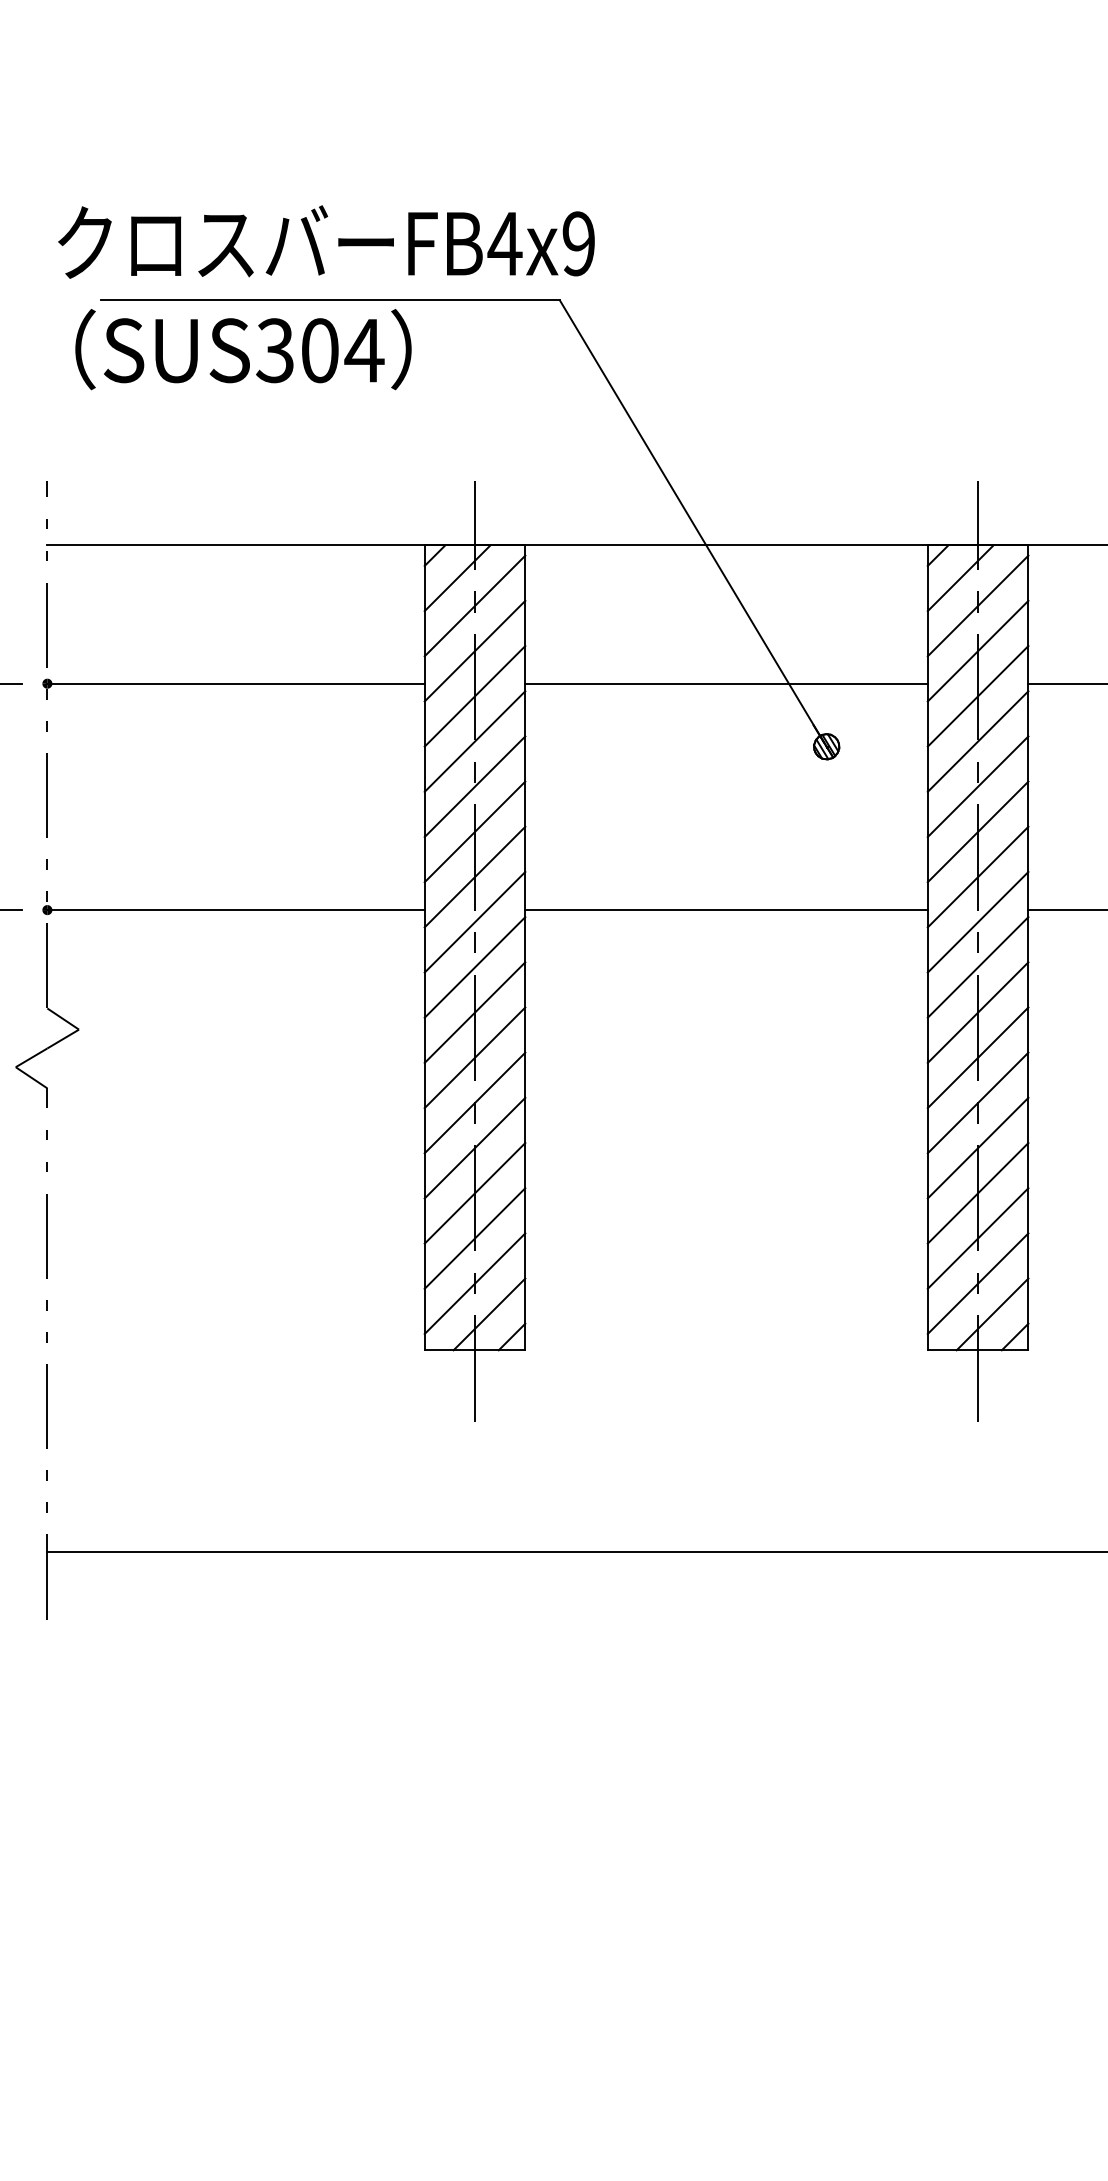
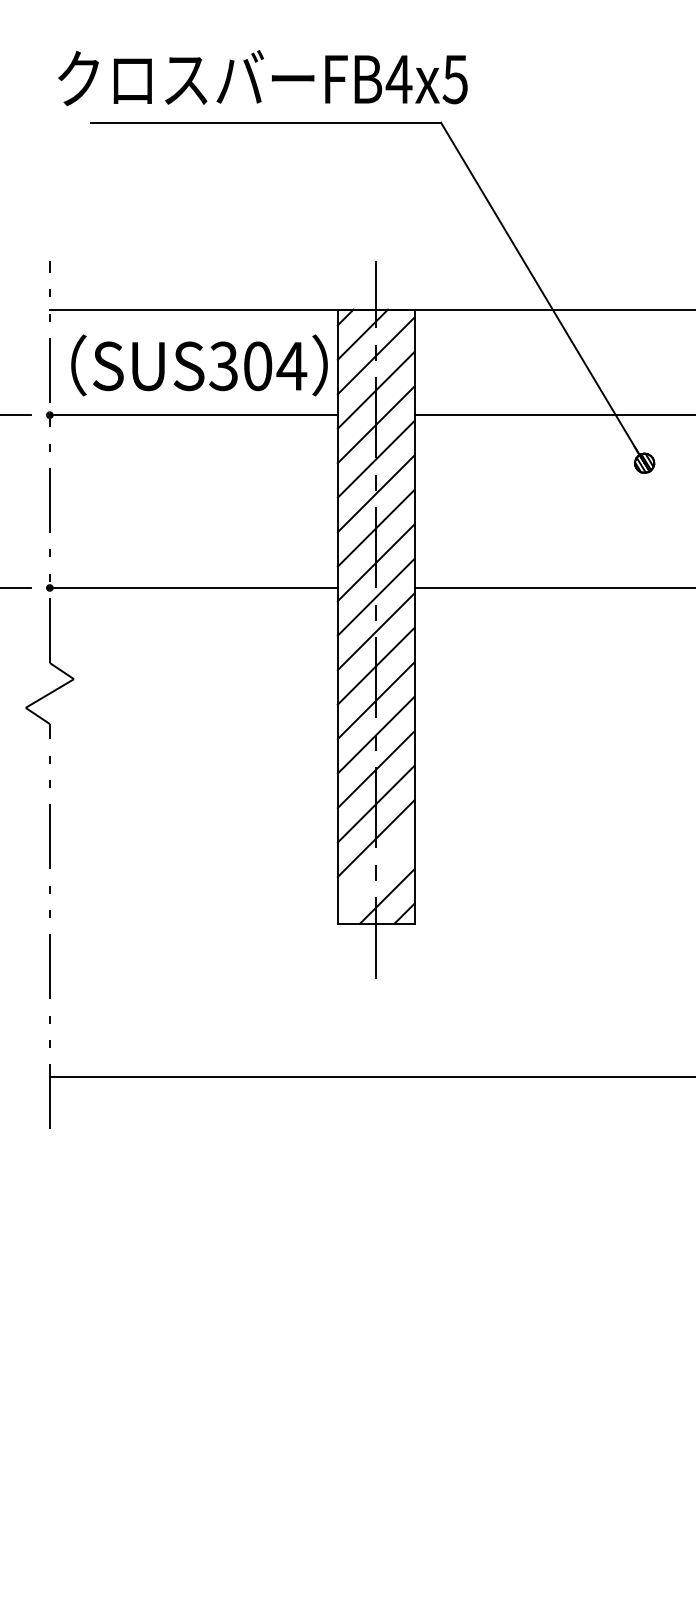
text: (577, 243) -> (454, 79), FB4x9 -> FB4x5
text: (243, 349) -> (199, 365), moved
line: (474, 1283) -> (375, 872), removed

